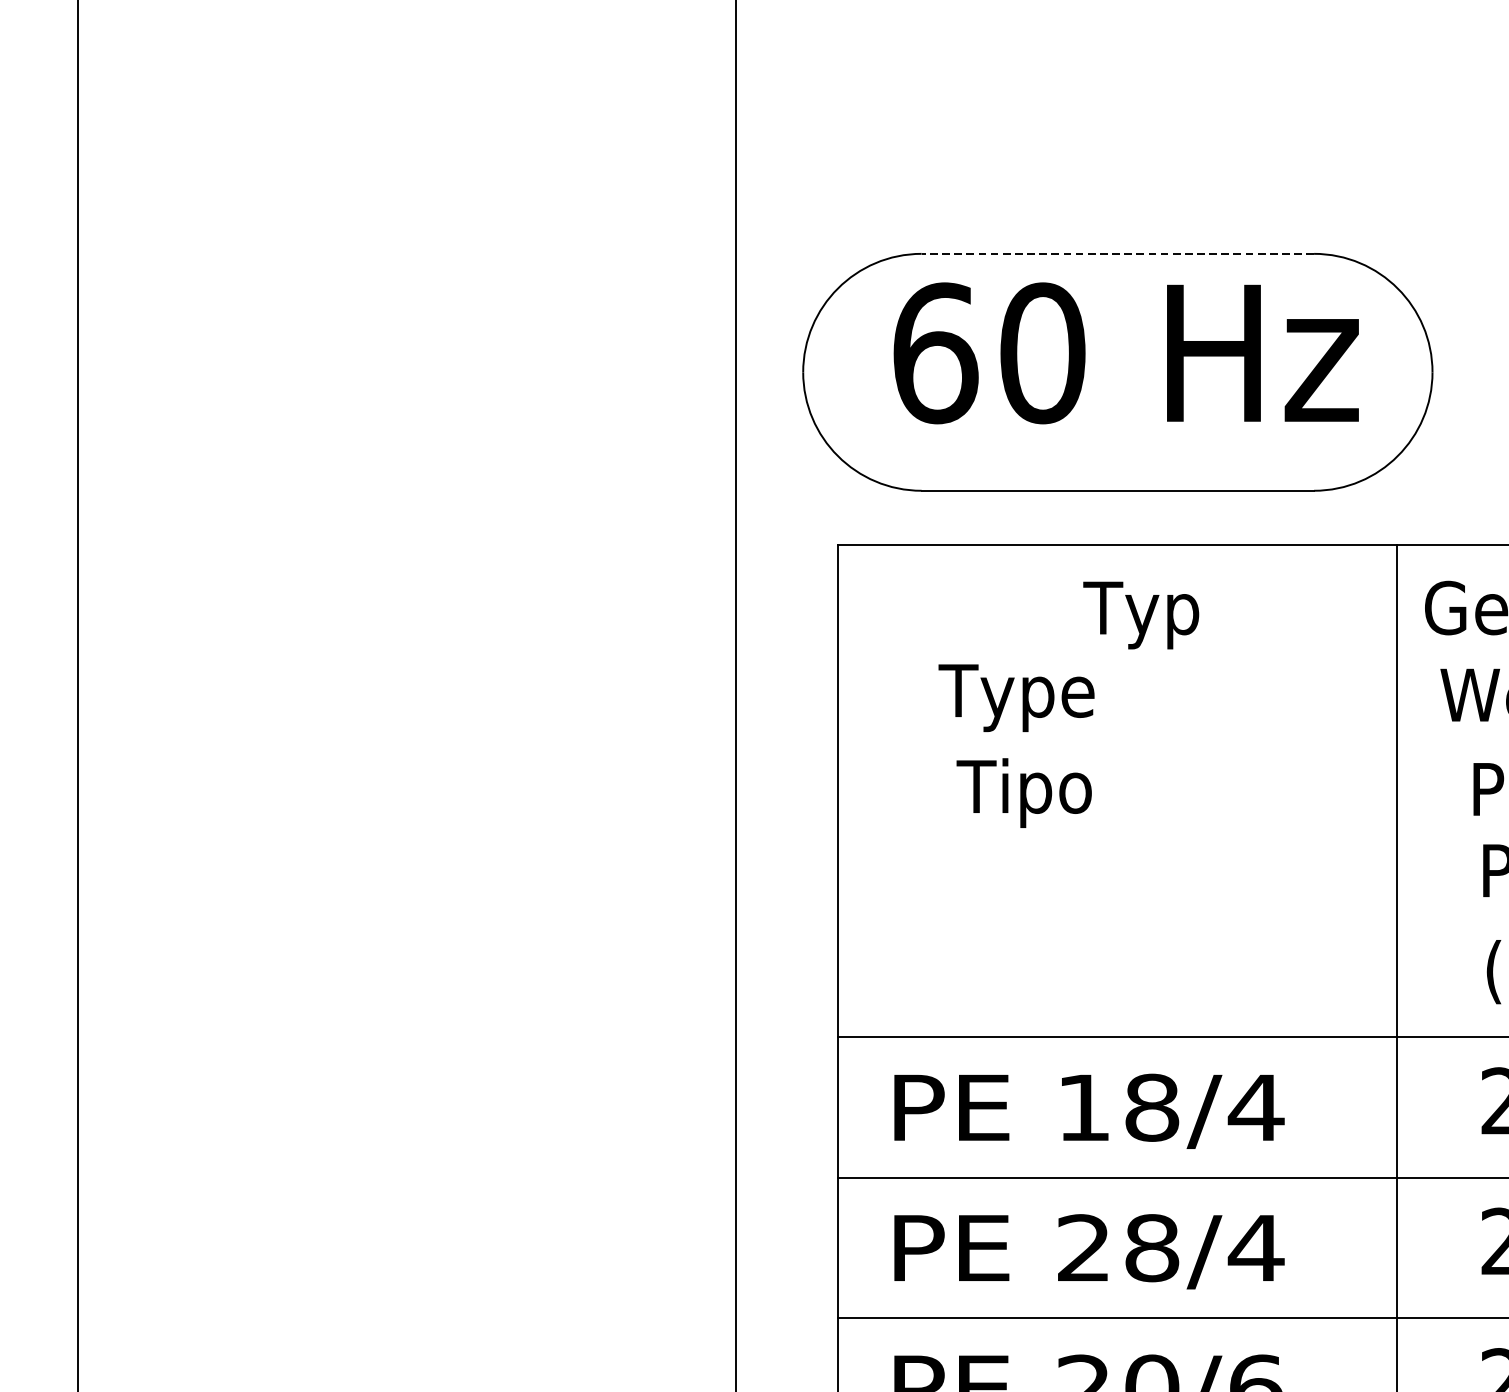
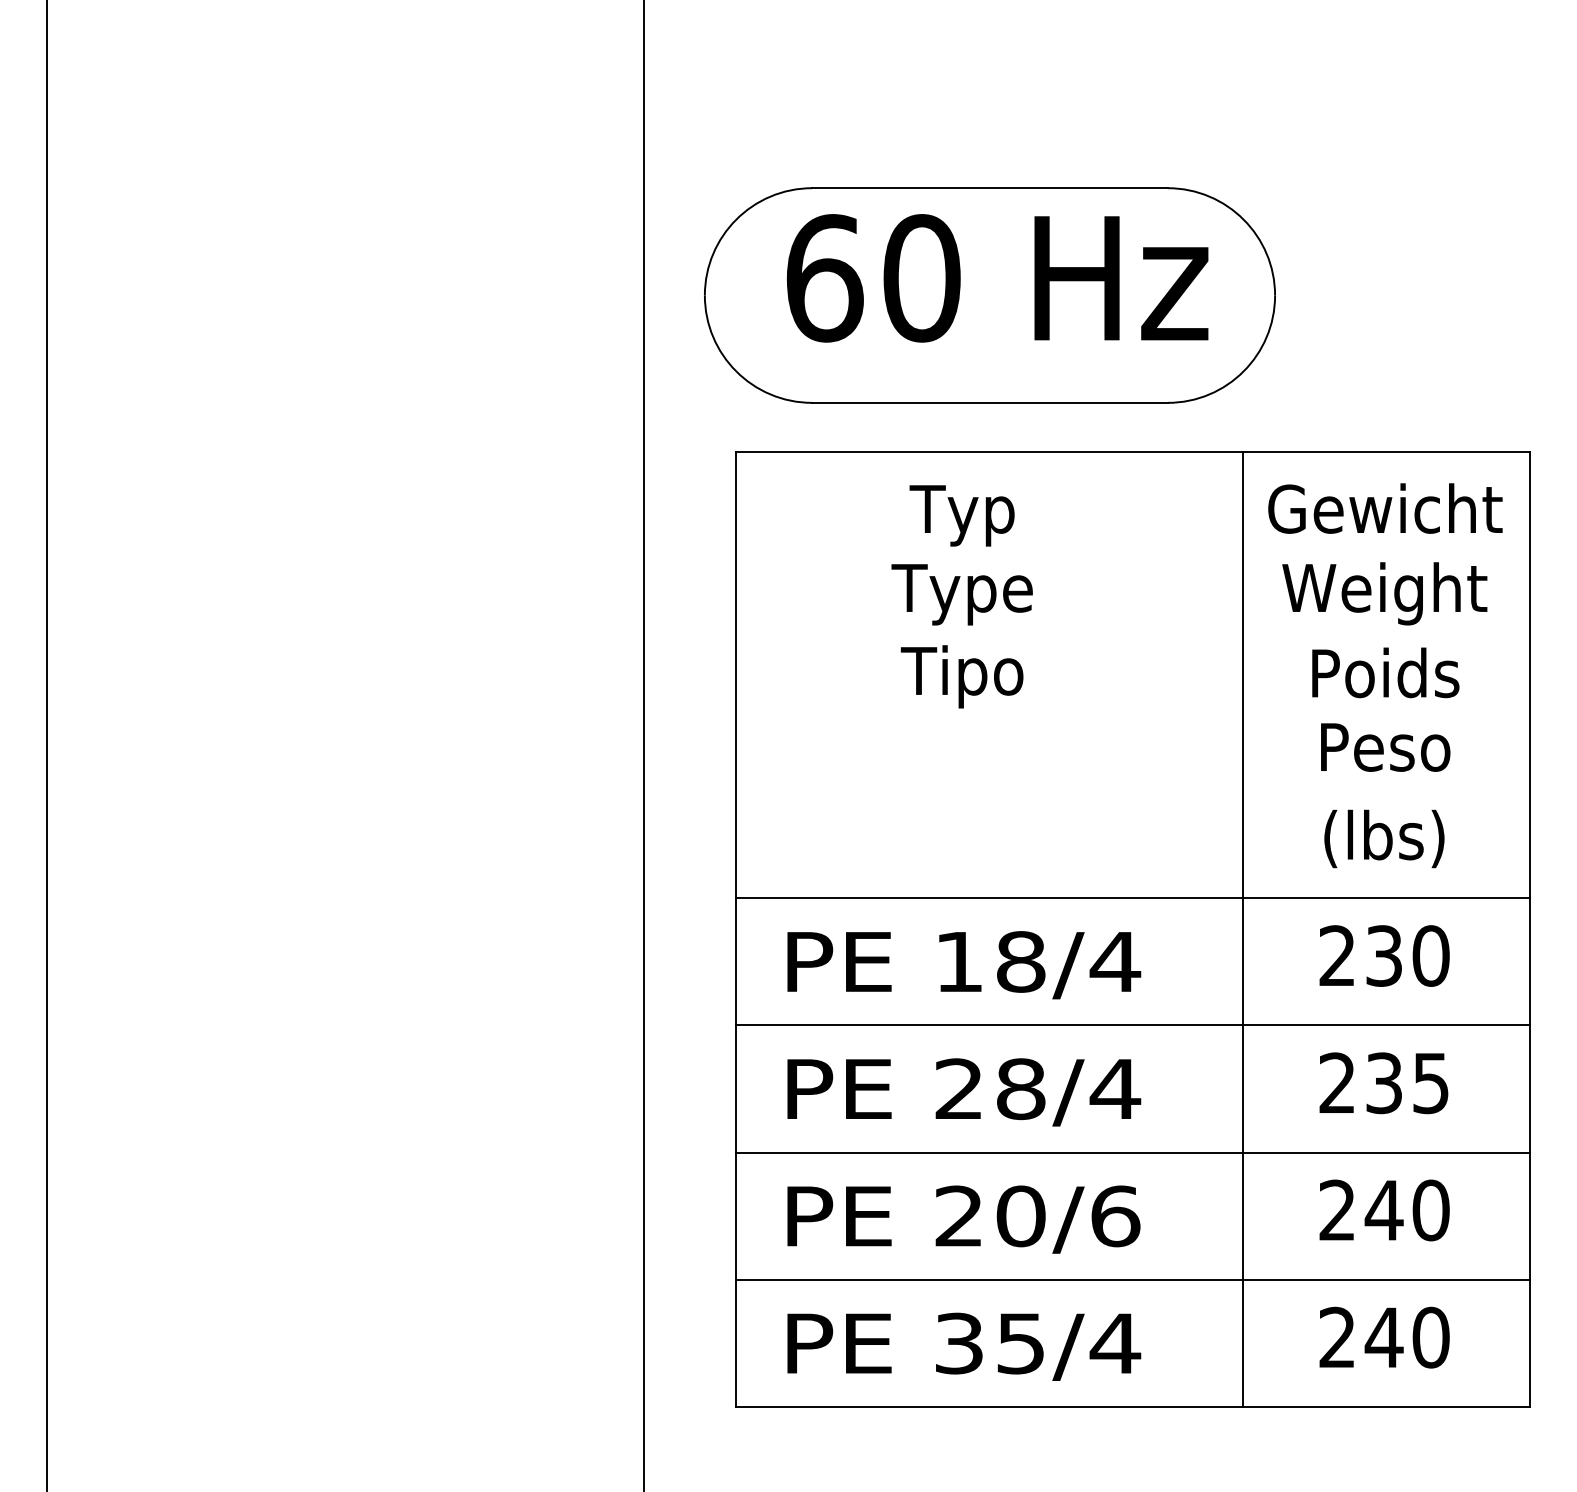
line: (1117, 254) -> (989, 188), dashed -> solid
text: (1140, 615) -> (961, 515), moved
text: (1015, 697) -> (961, 594), moved
text: (1023, 792) -> (961, 676), moved

